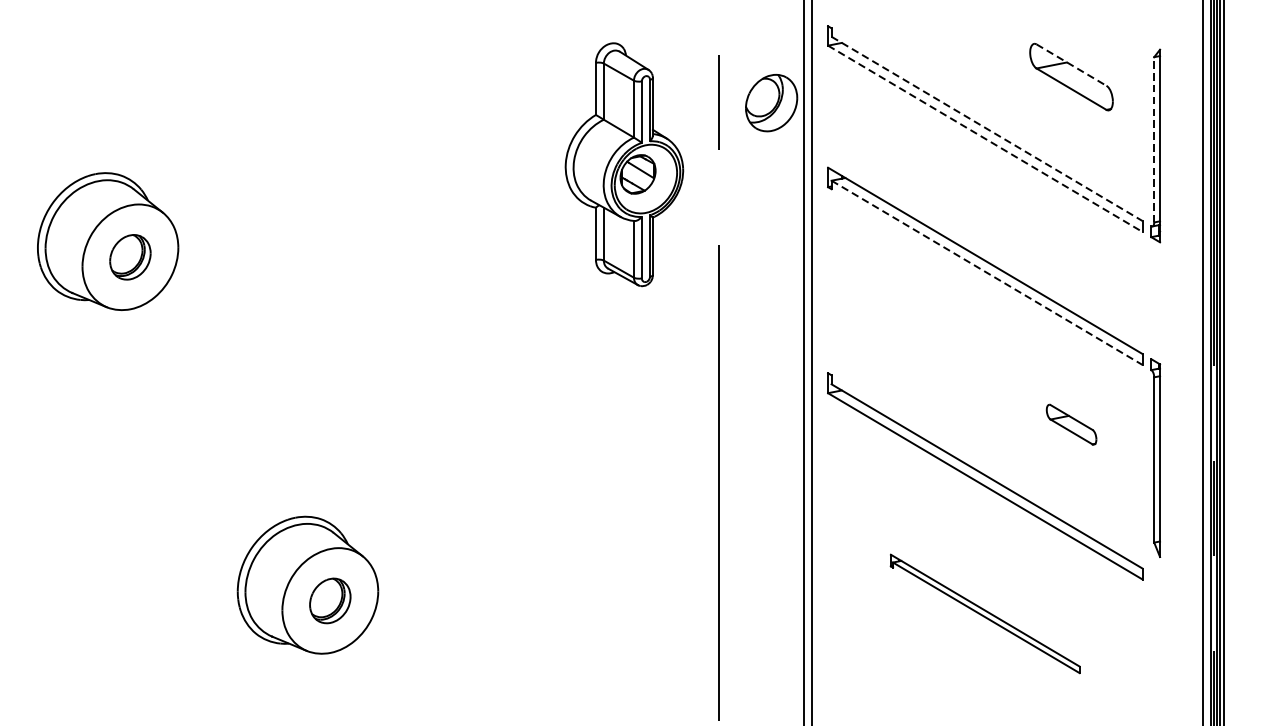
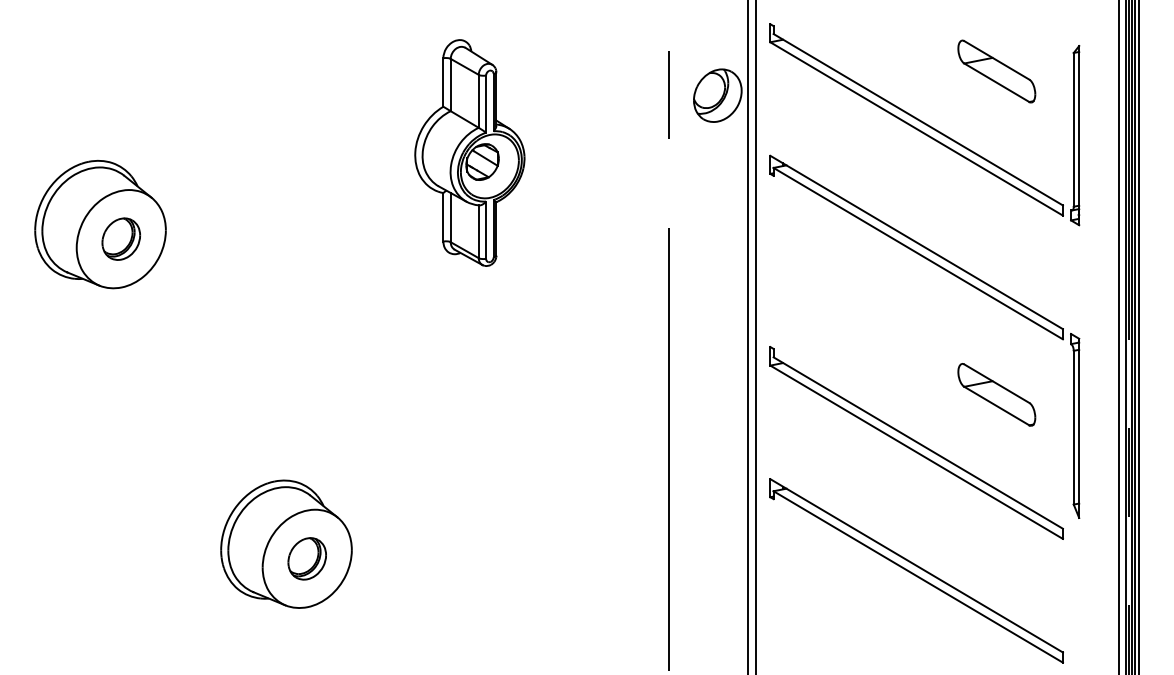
line: (1071, 65) -> (996, 60), dashed -> solid
line: (987, 128) -> (918, 119), dashed -> solid
line: (986, 139) -> (917, 129), dashed -> solid
line: (1153, 139) -> (1073, 129), dashed -> solid
part: (624, 164) -> (469, 152), moved
line: (987, 272) -> (918, 253), dashed -> solid
part: (1071, 424) -> (996, 394), size x1.67
part: (985, 613) -> (916, 570), size x1.67

